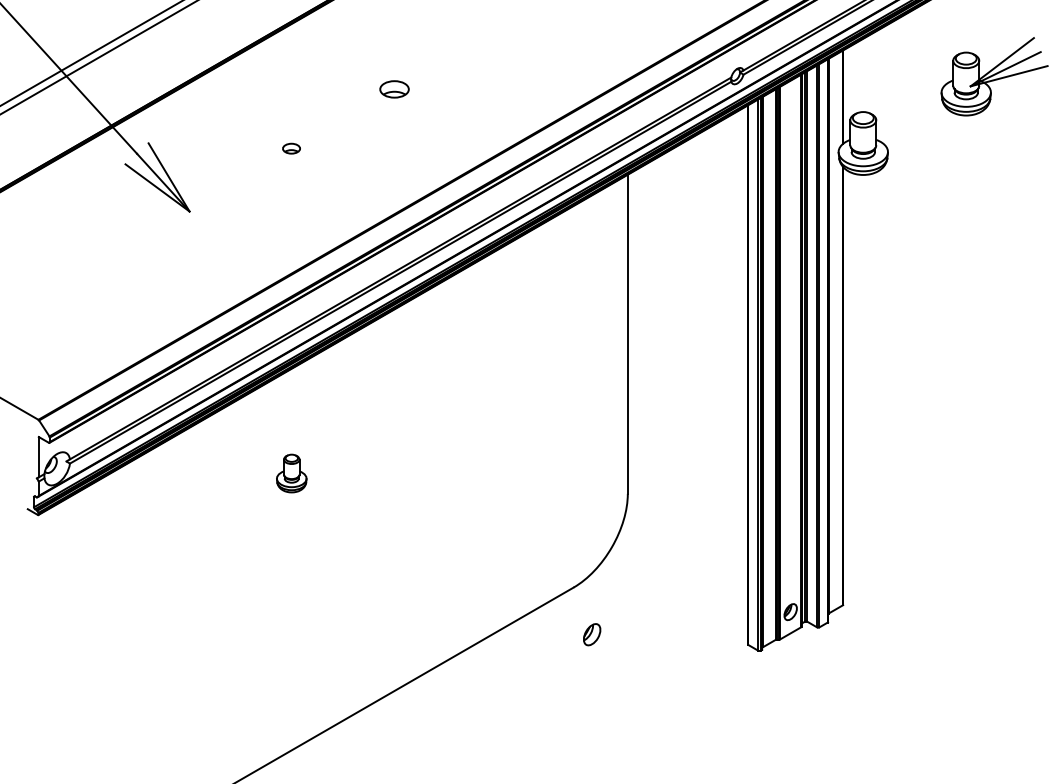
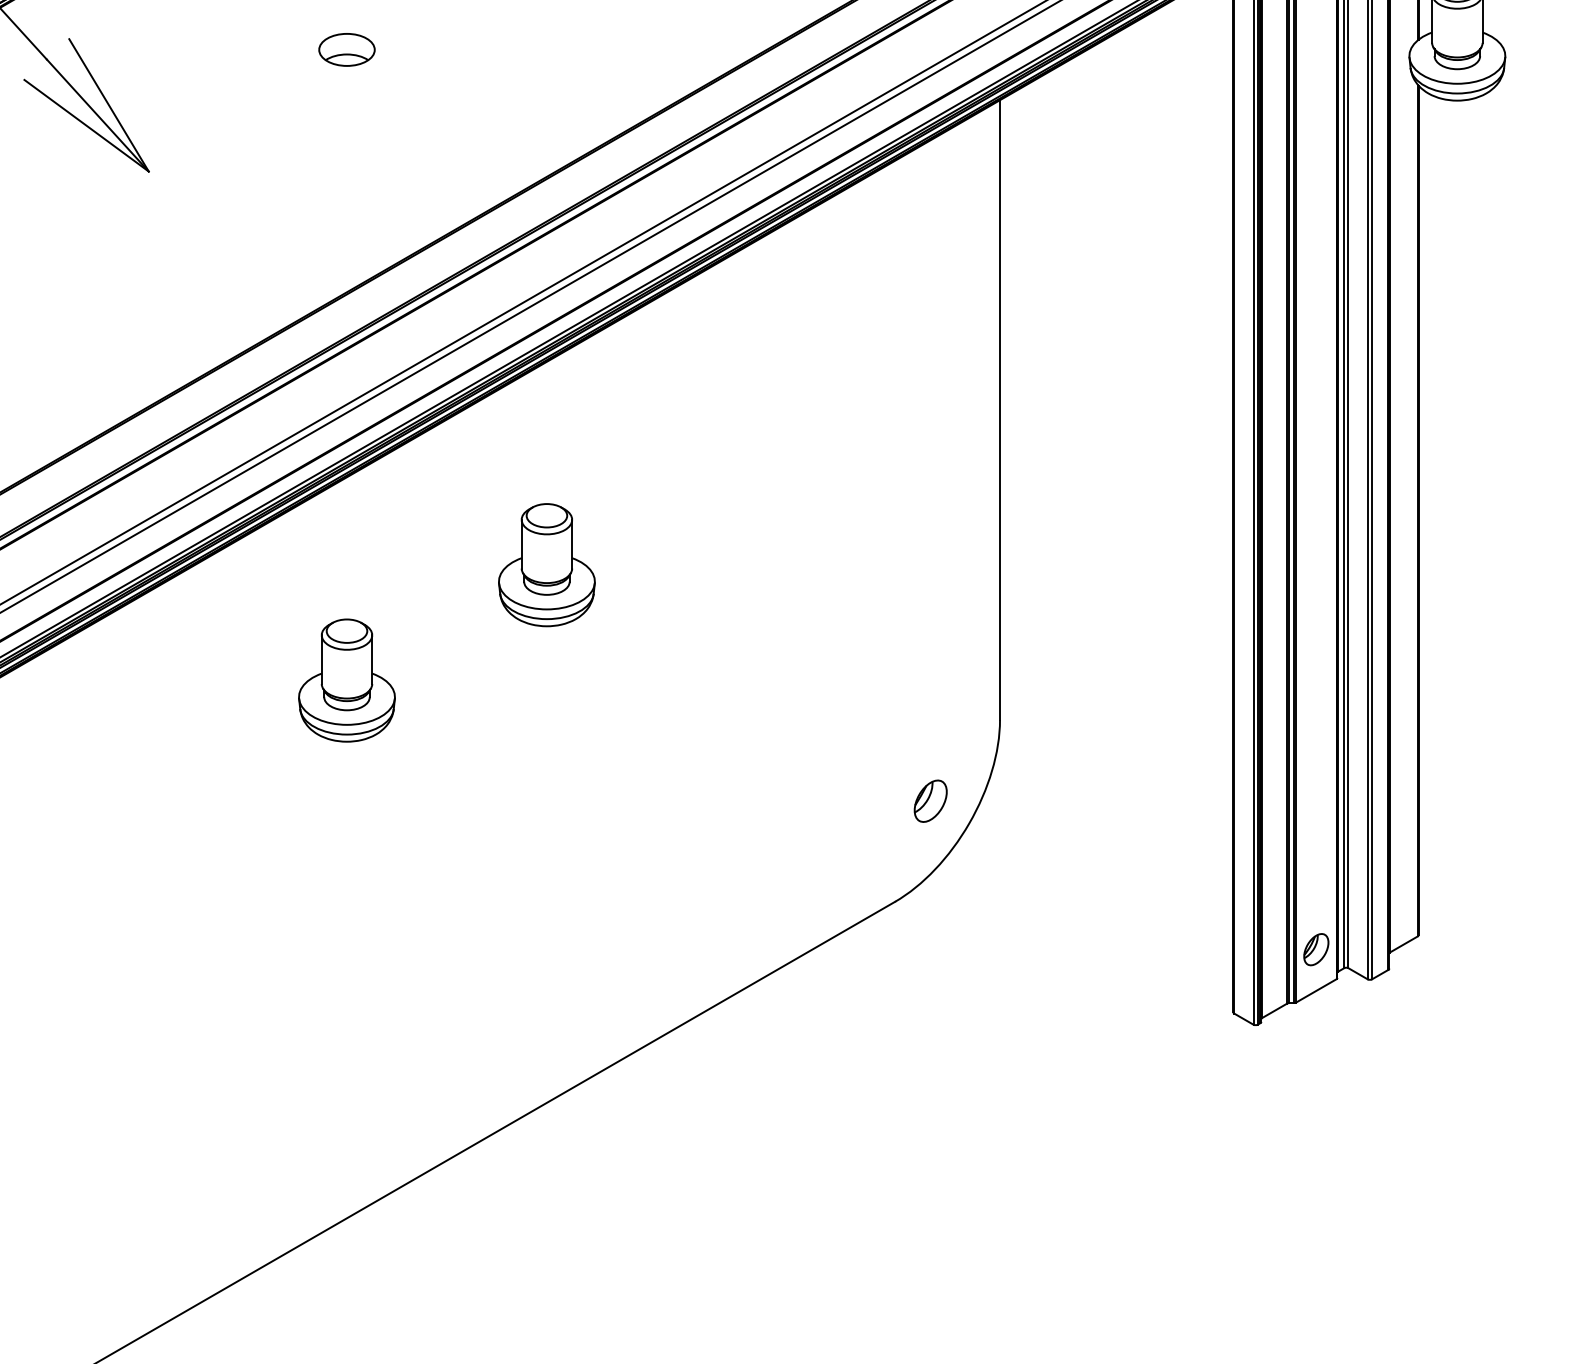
part: (291, 148) -> (346, 49), size x1.67
part: (394, 413) -> (546, 563), added
part: (291, 473) -> (346, 680), size x1.67
part: (592, 634) -> (931, 800), moved

